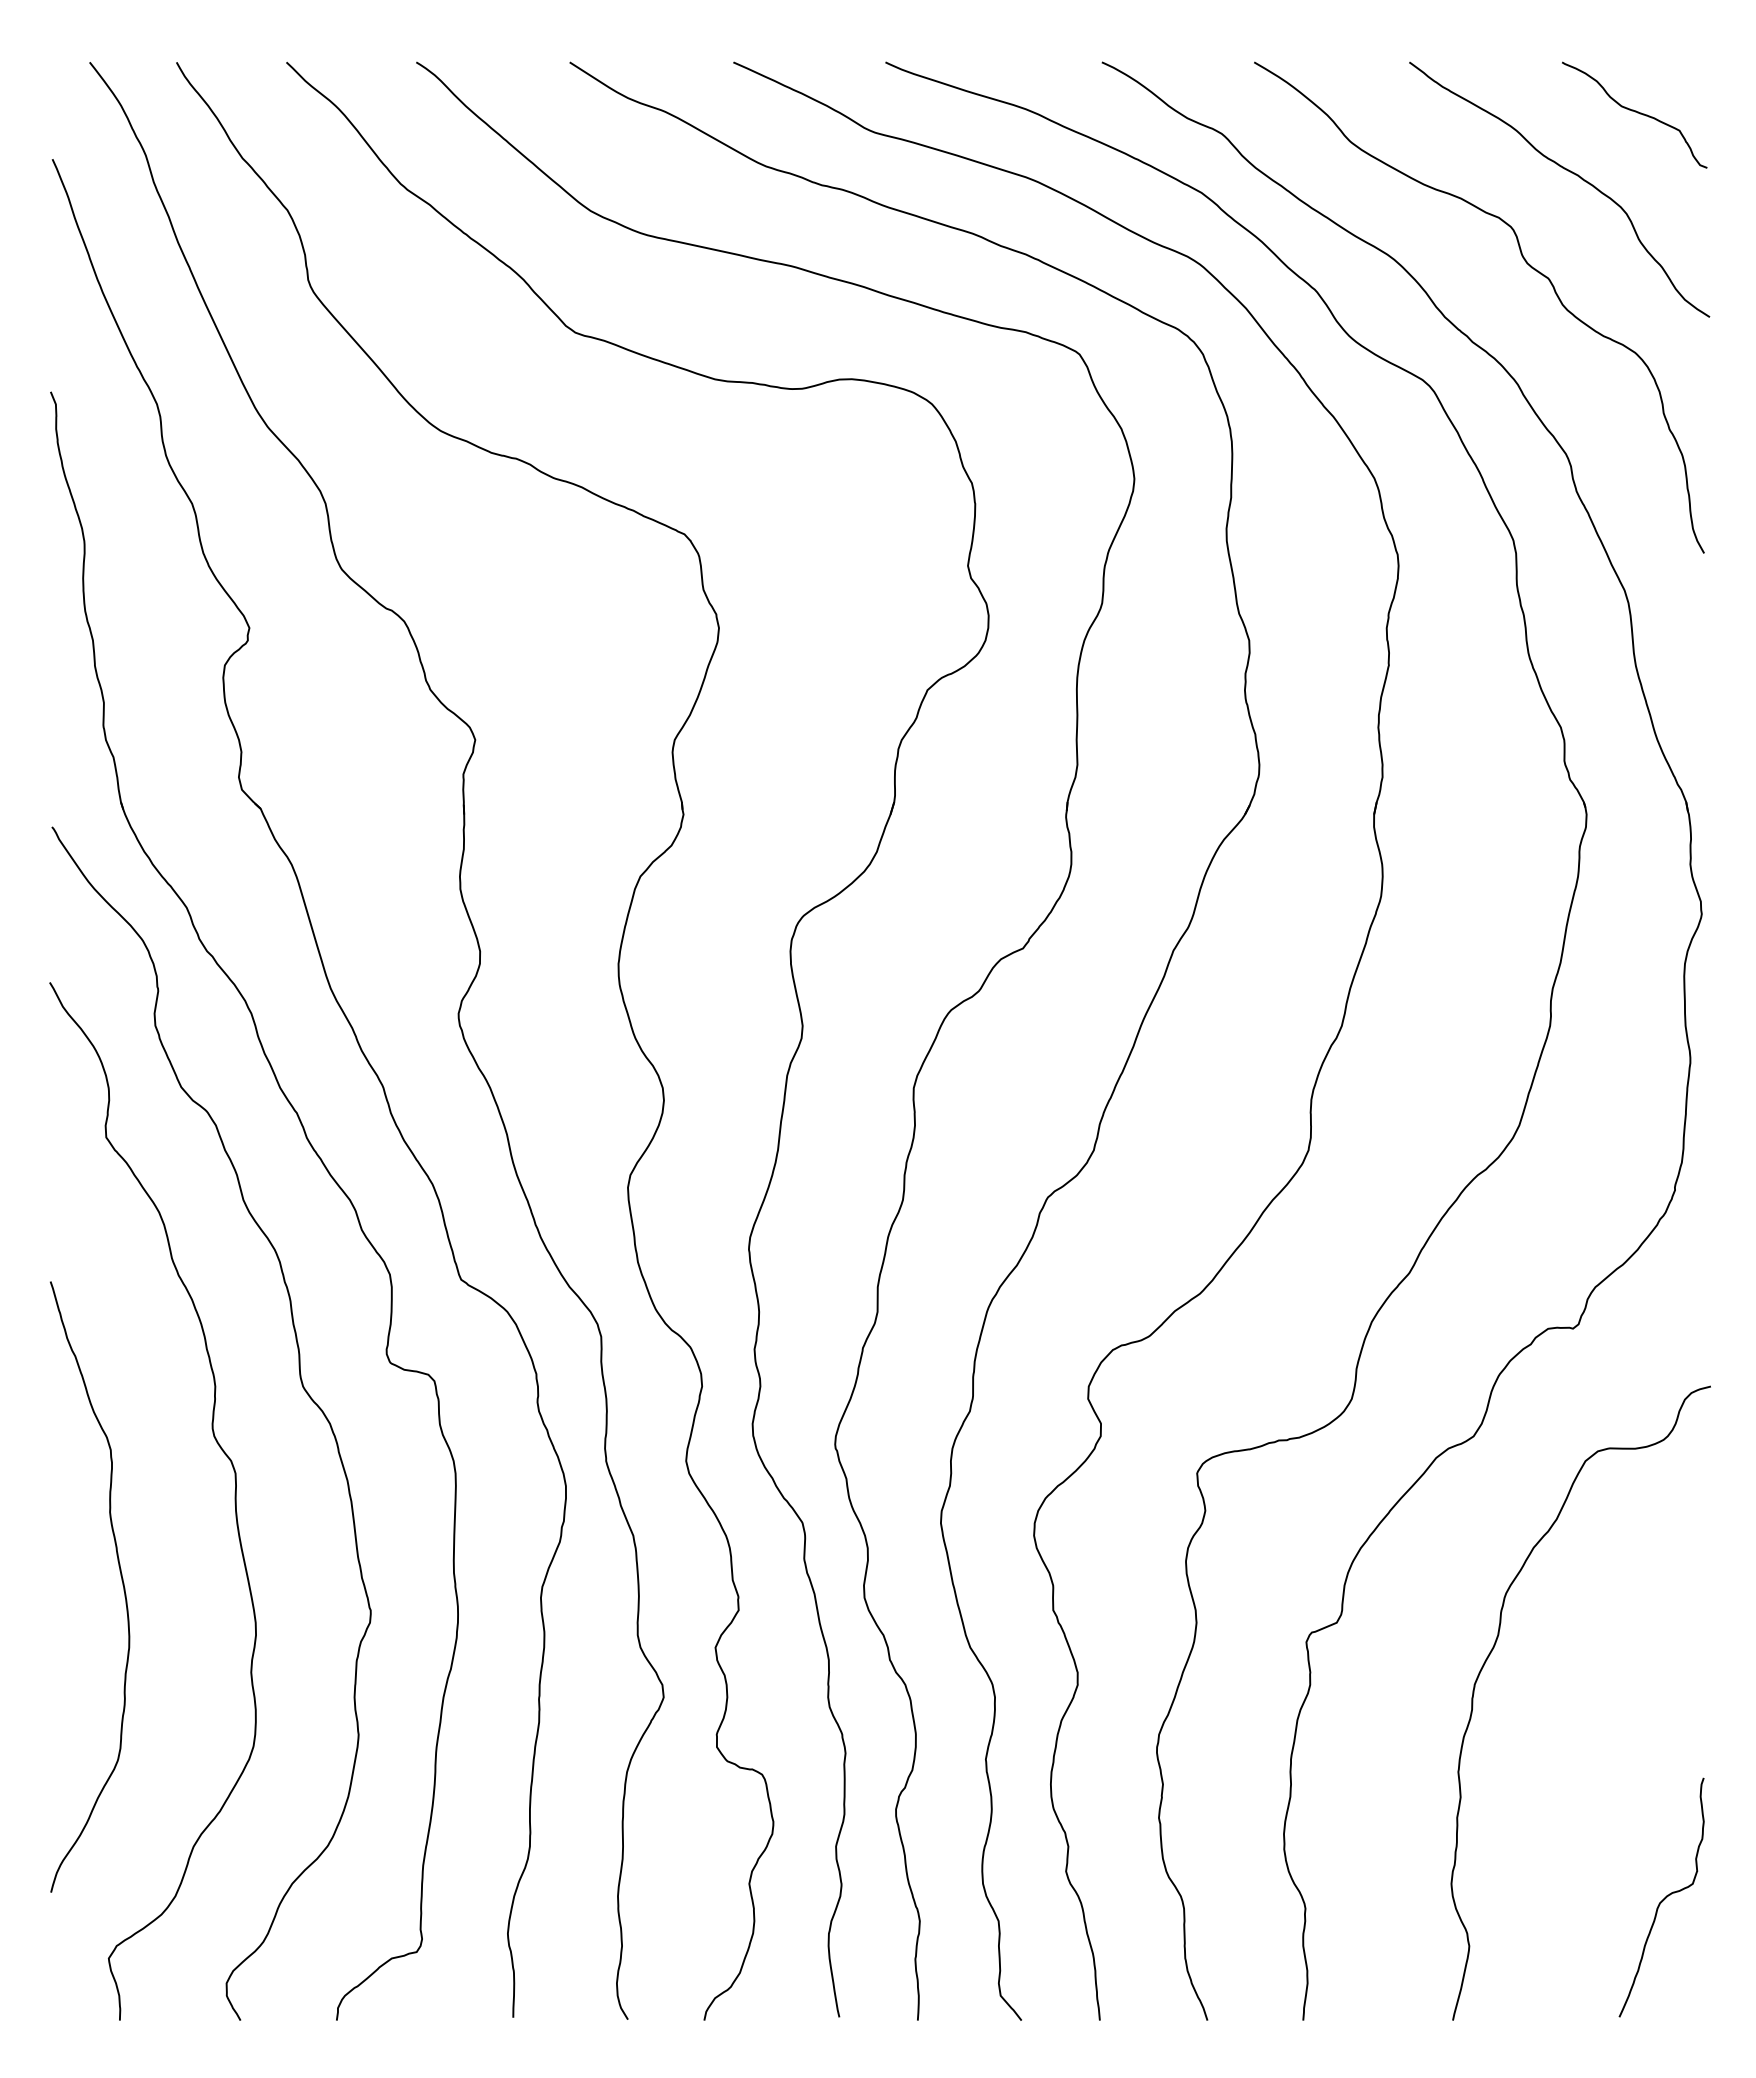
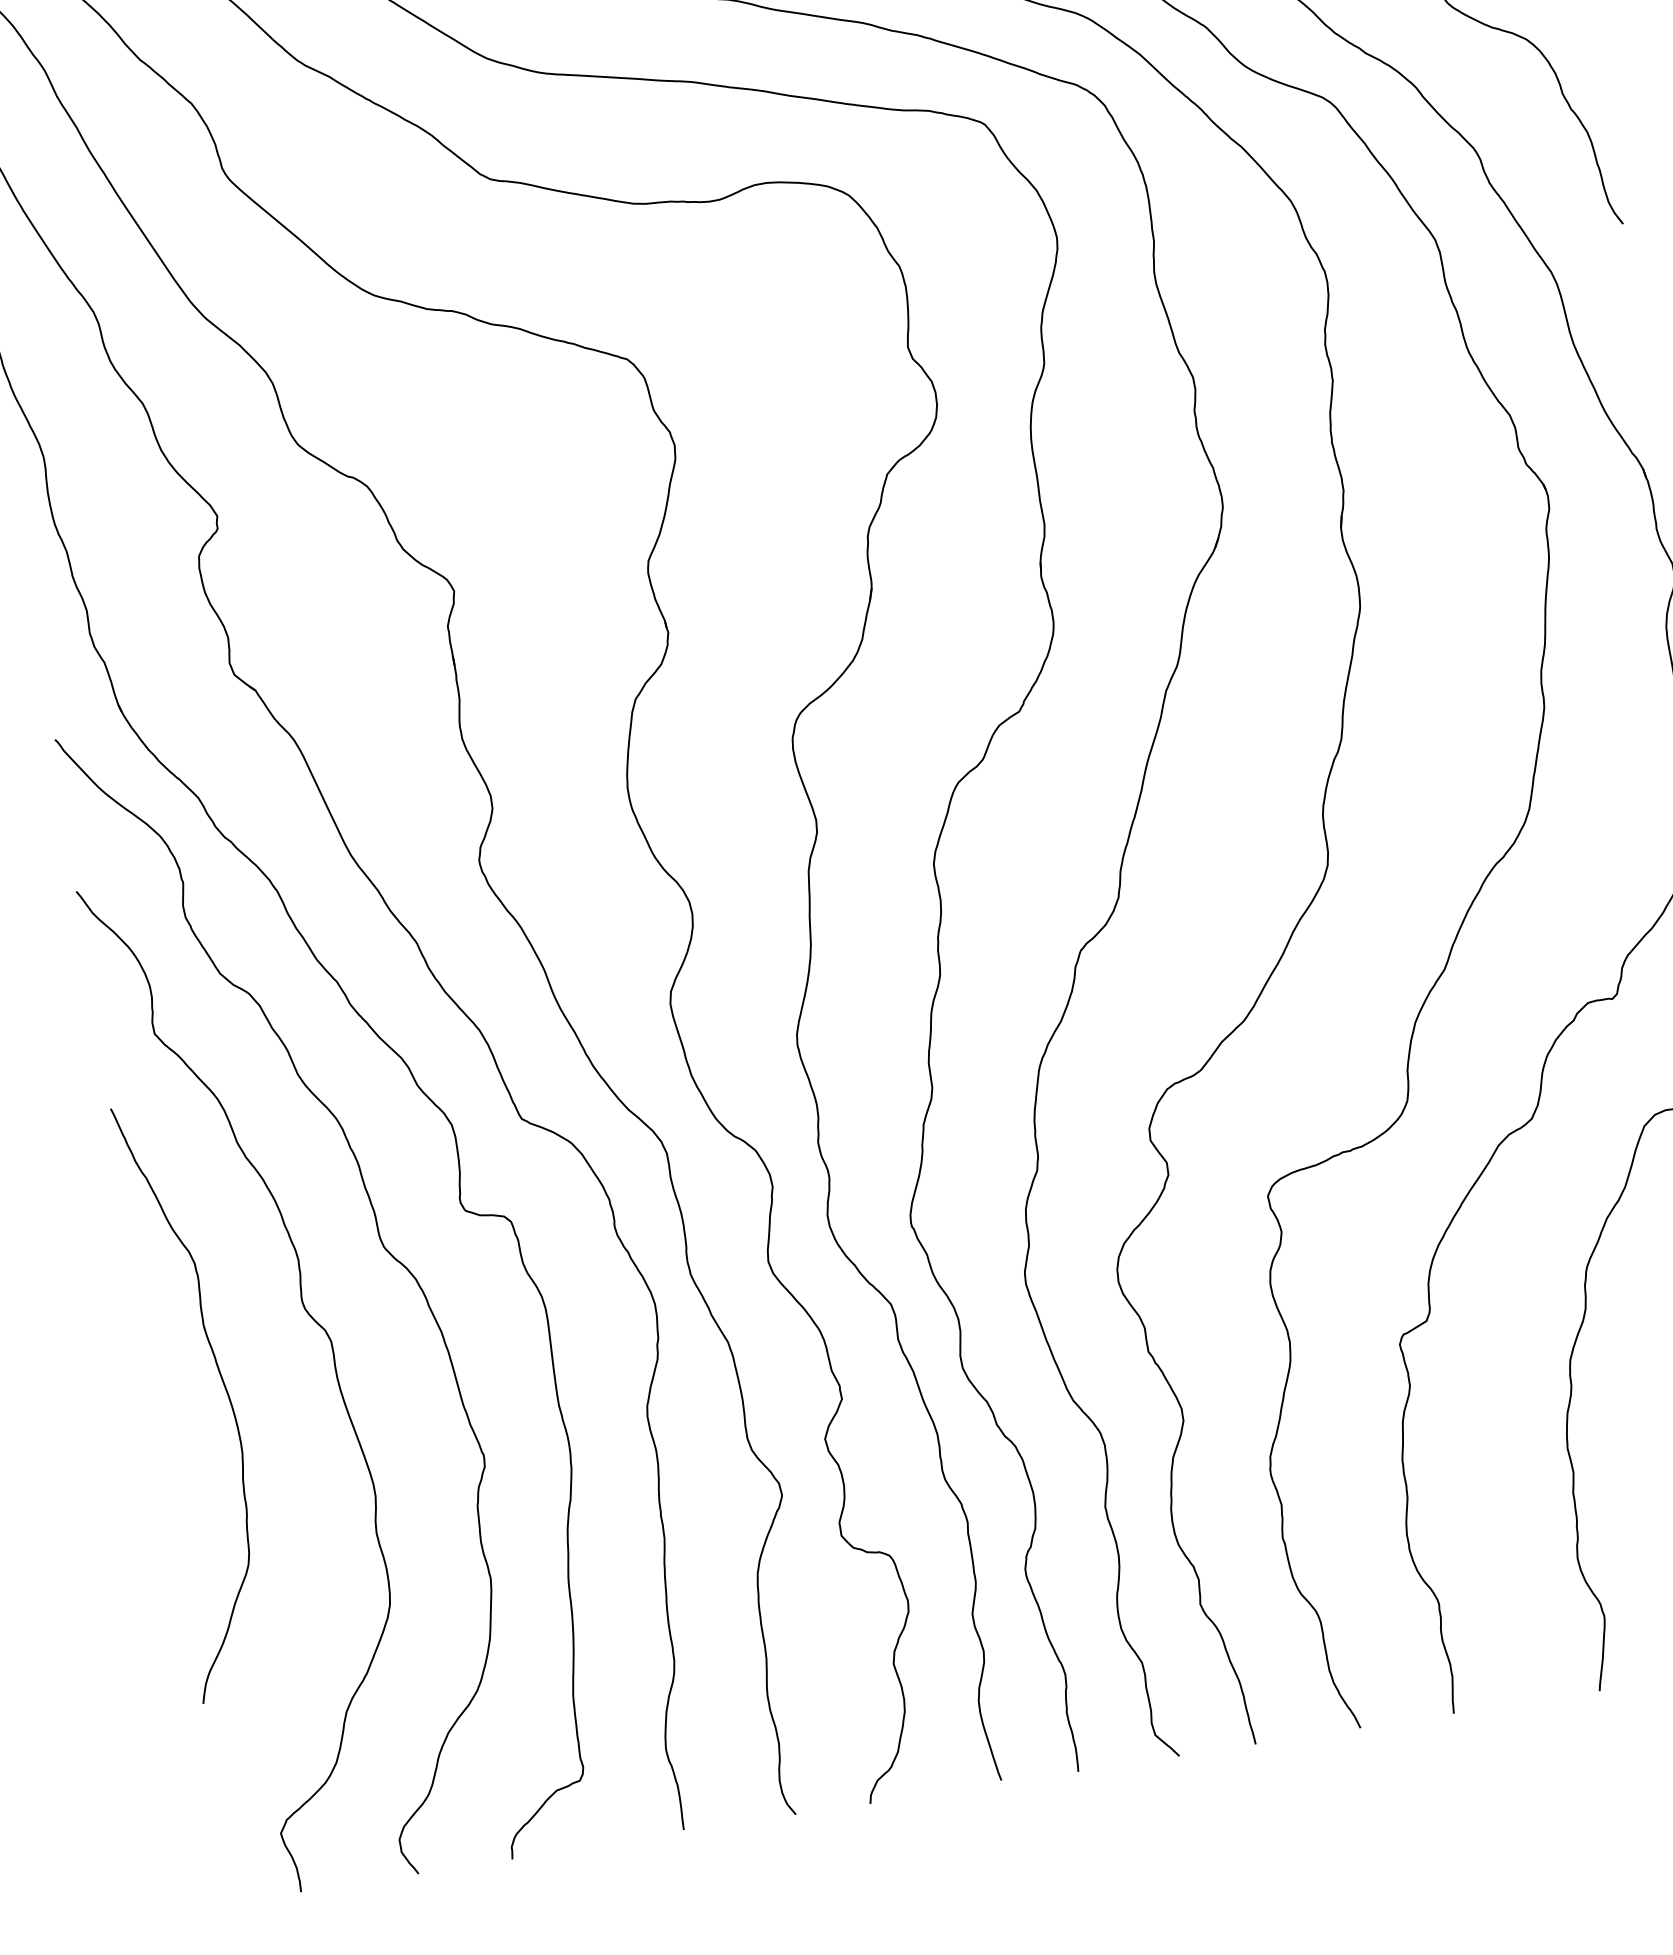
curve: (121, 1580) -> (224, 1389), moved

